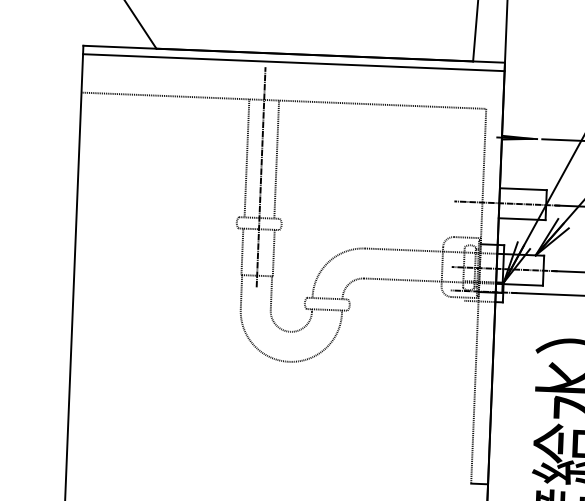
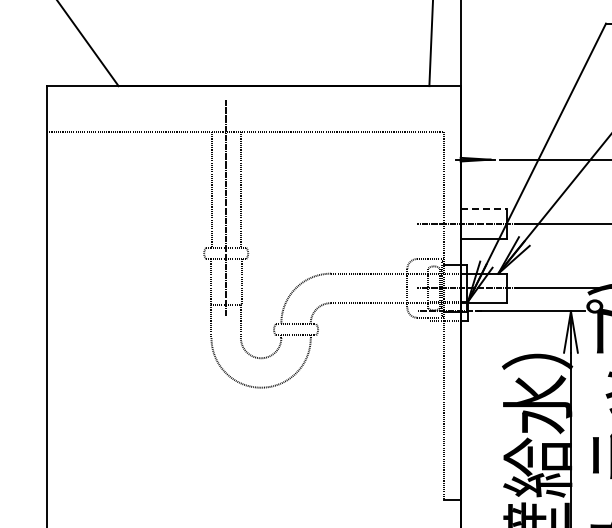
line: (293, 62) -> (253, 94), removed
line: (523, 189) -> (483, 209), solid -> dashed

